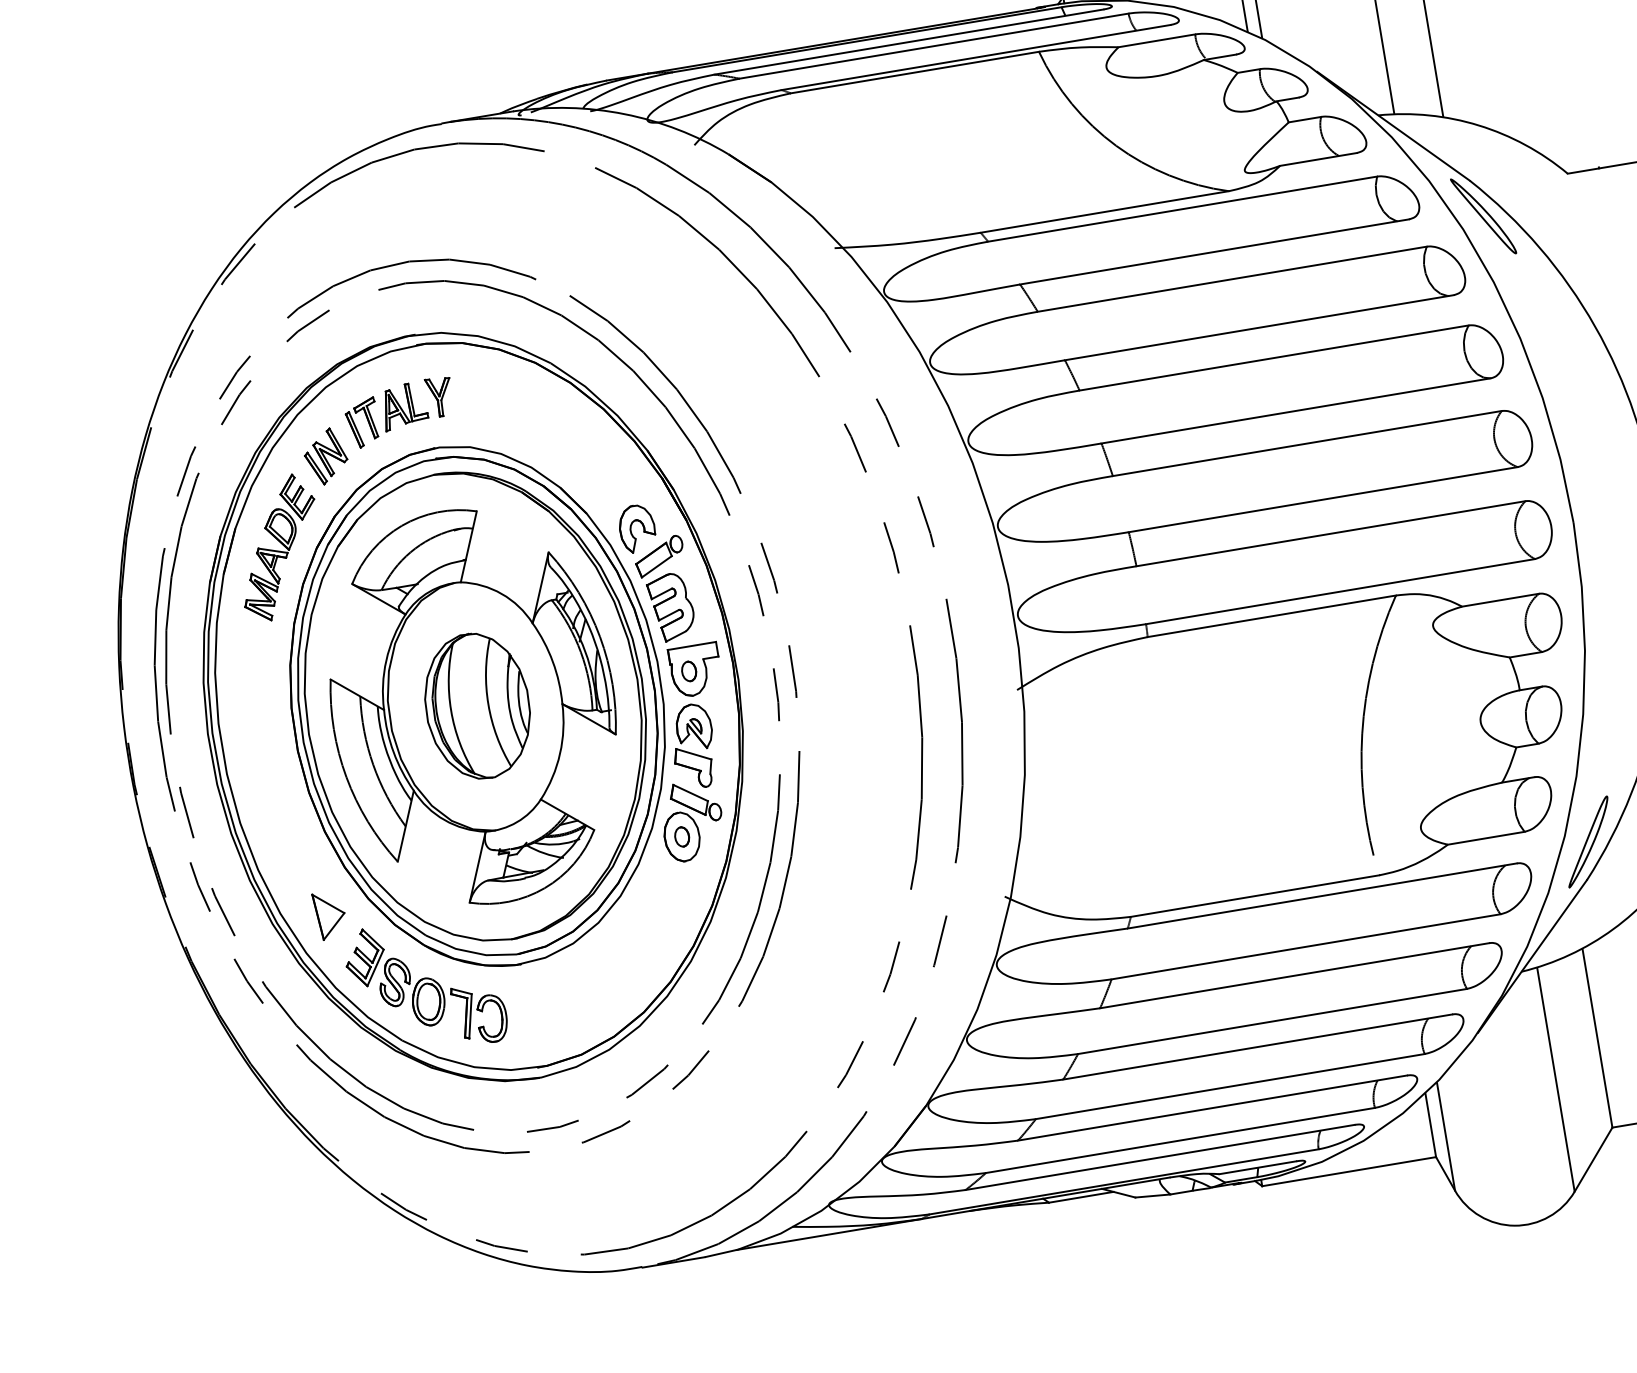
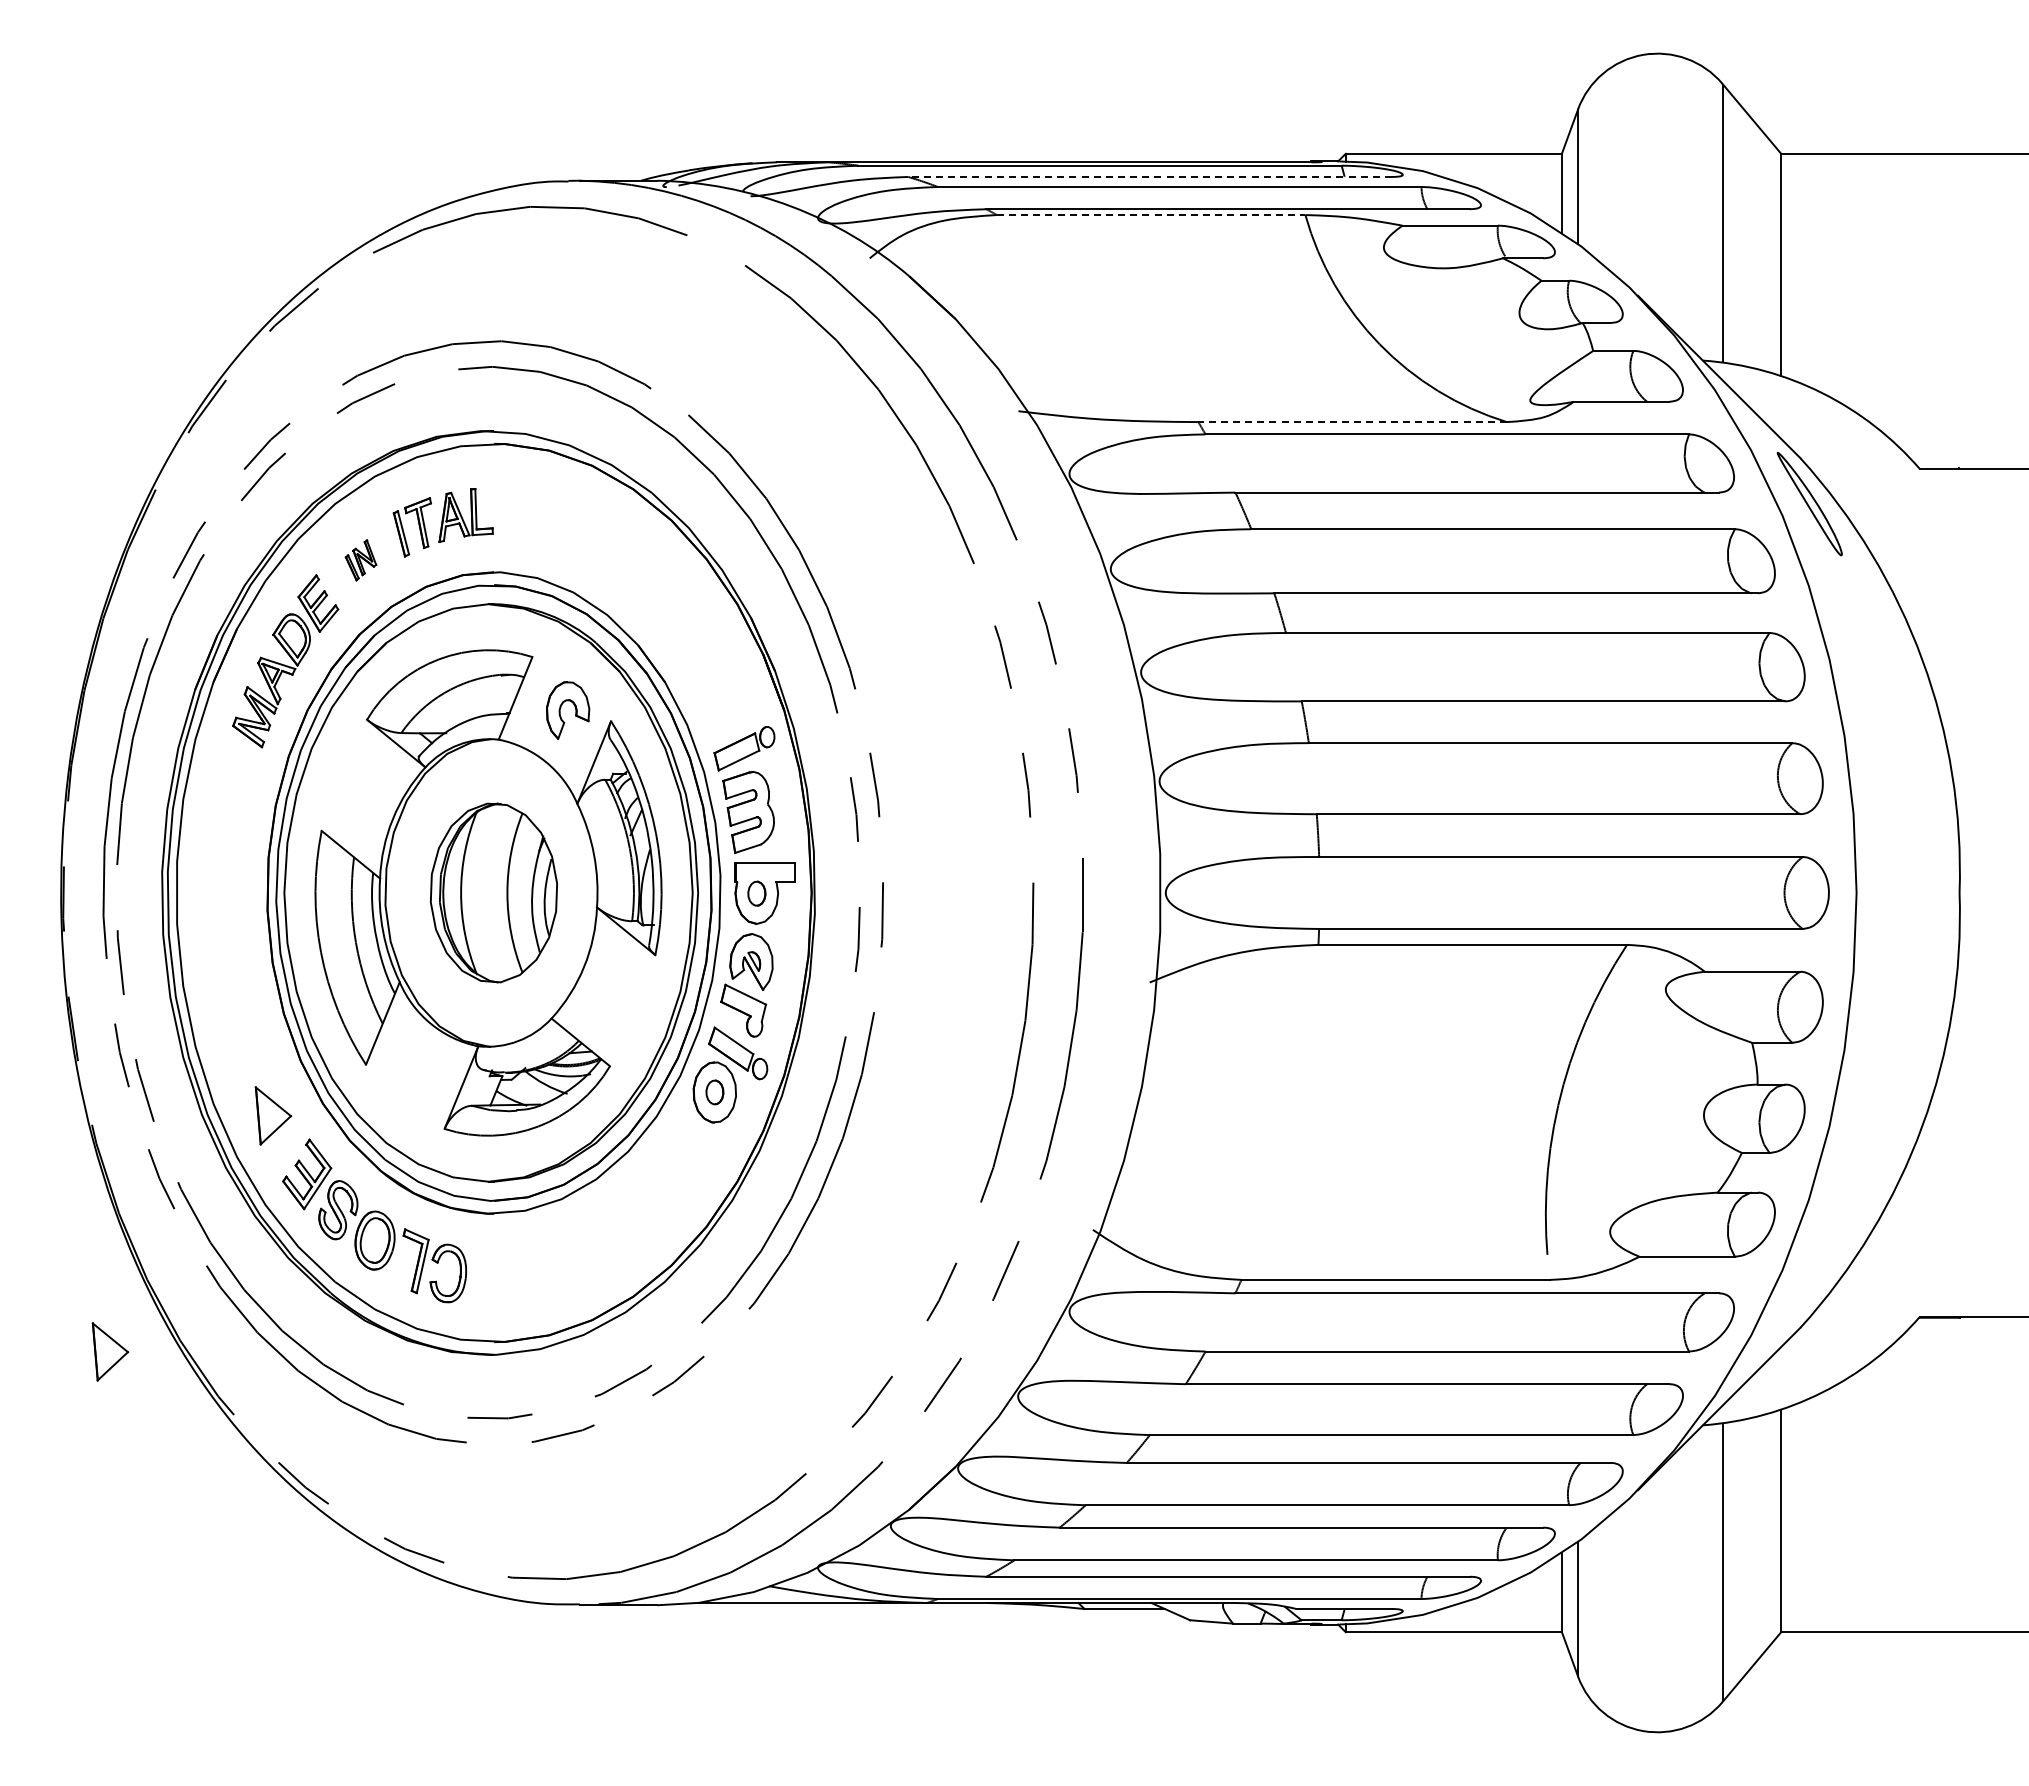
line: (909, 41) -> (1150, 176), solid -> dashed
line: (915, 72) -> (1151, 215), solid -> dashed
line: (1104, 212) -> (1352, 422), solid -> dashed
part: (440, 397) -> (511, 511), removed
part: (325, 456) -> (360, 560), size x0.6
part: (642, 525) -> (574, 707), moved
part: (1587, 841) -> (1809, 1281), removed
part: (230, 1126) -> (110, 1351), added

